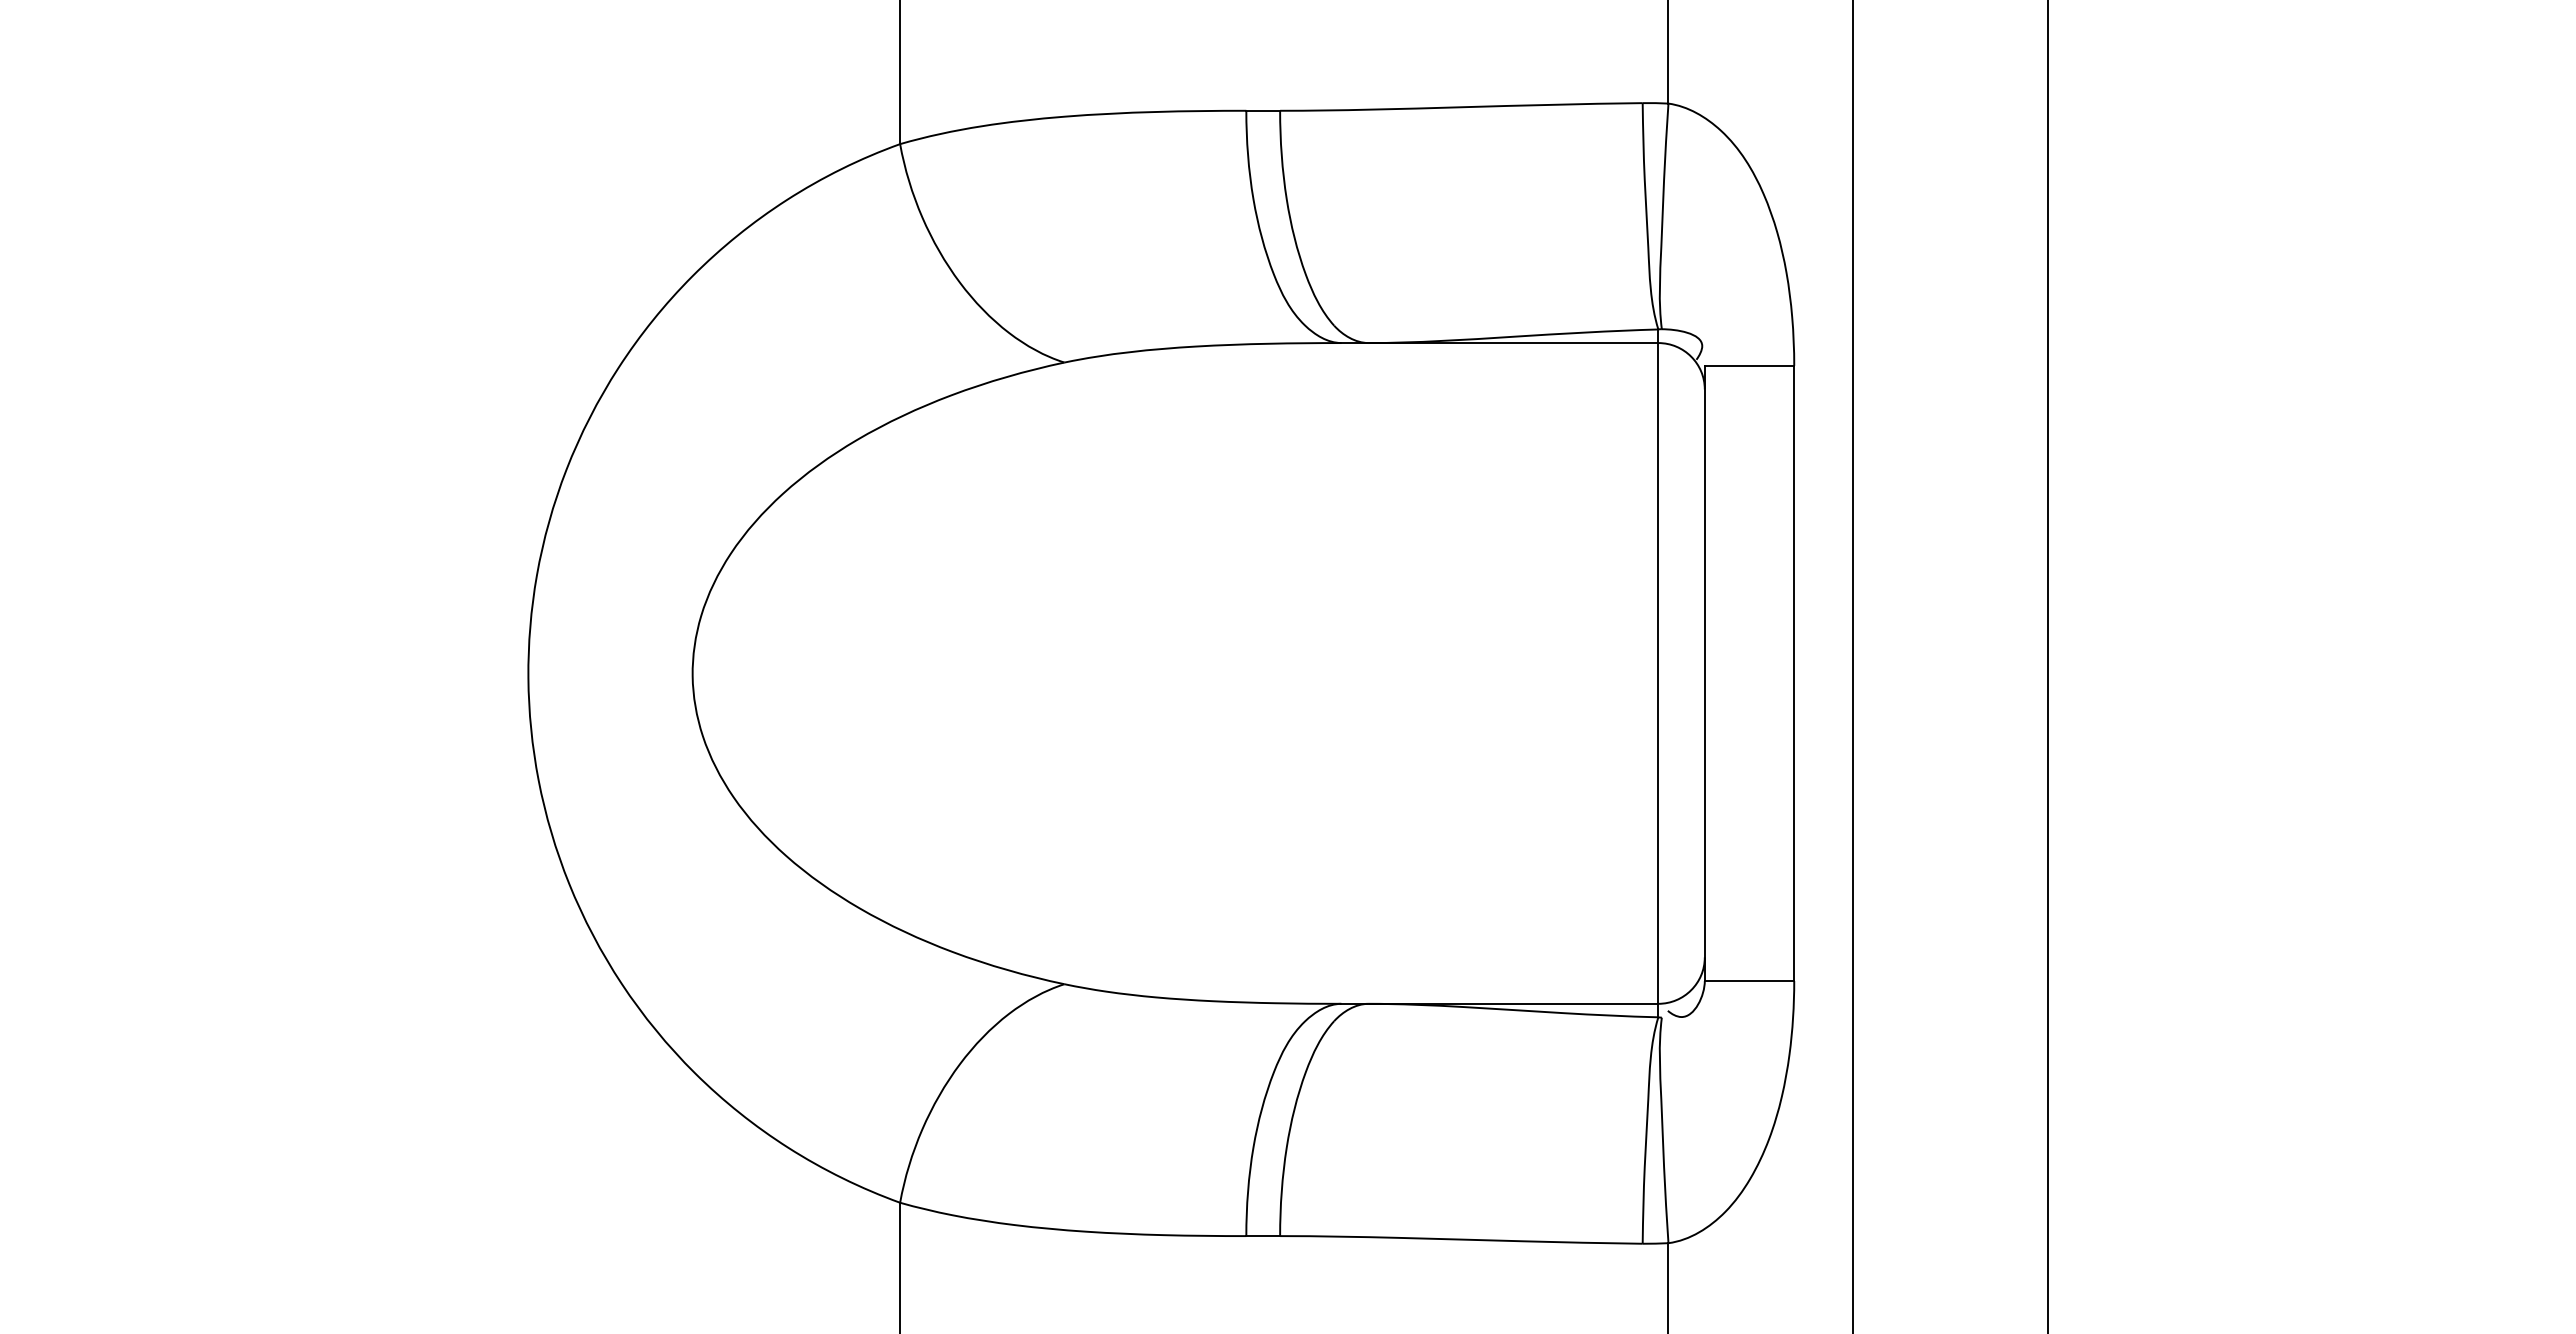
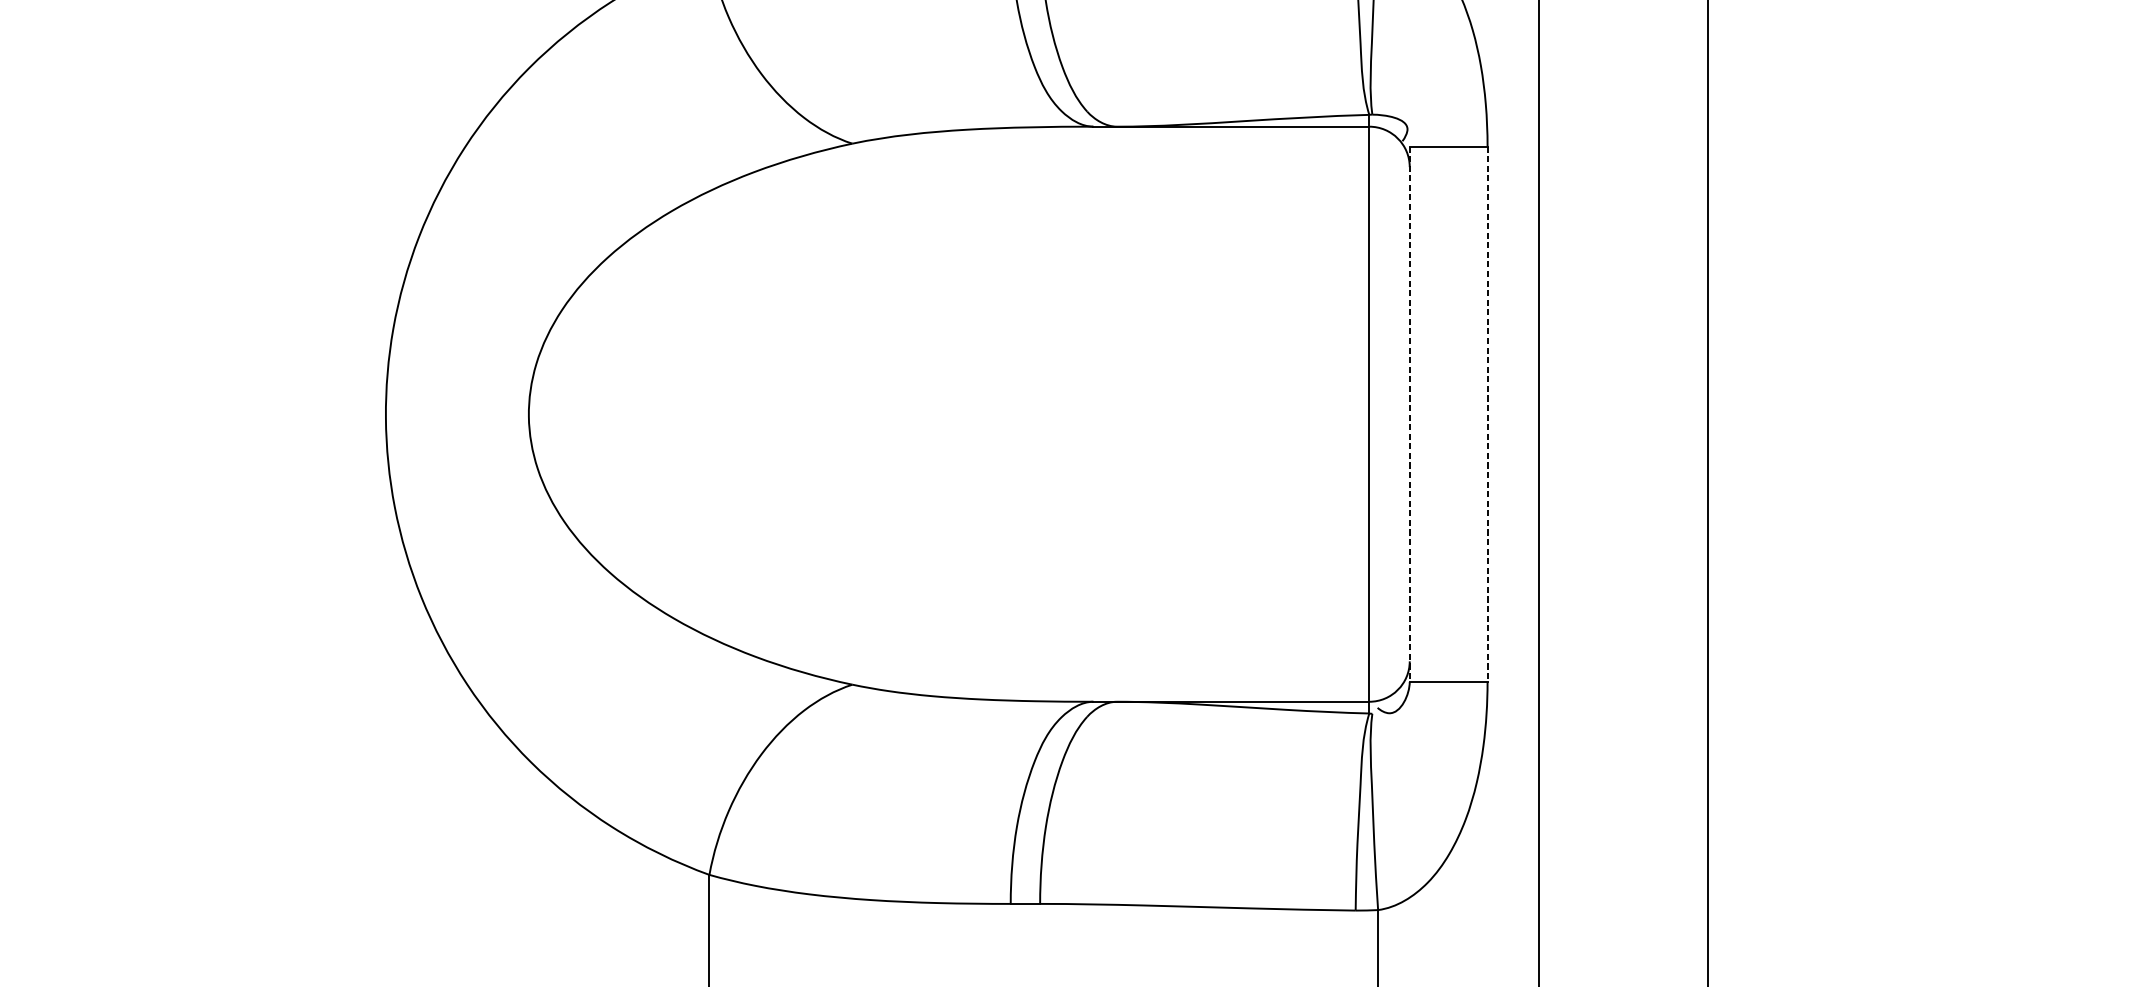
line: (1704, 673) -> (1409, 414), solid -> dashed
line: (1794, 673) -> (1487, 414), solid -> dashed

